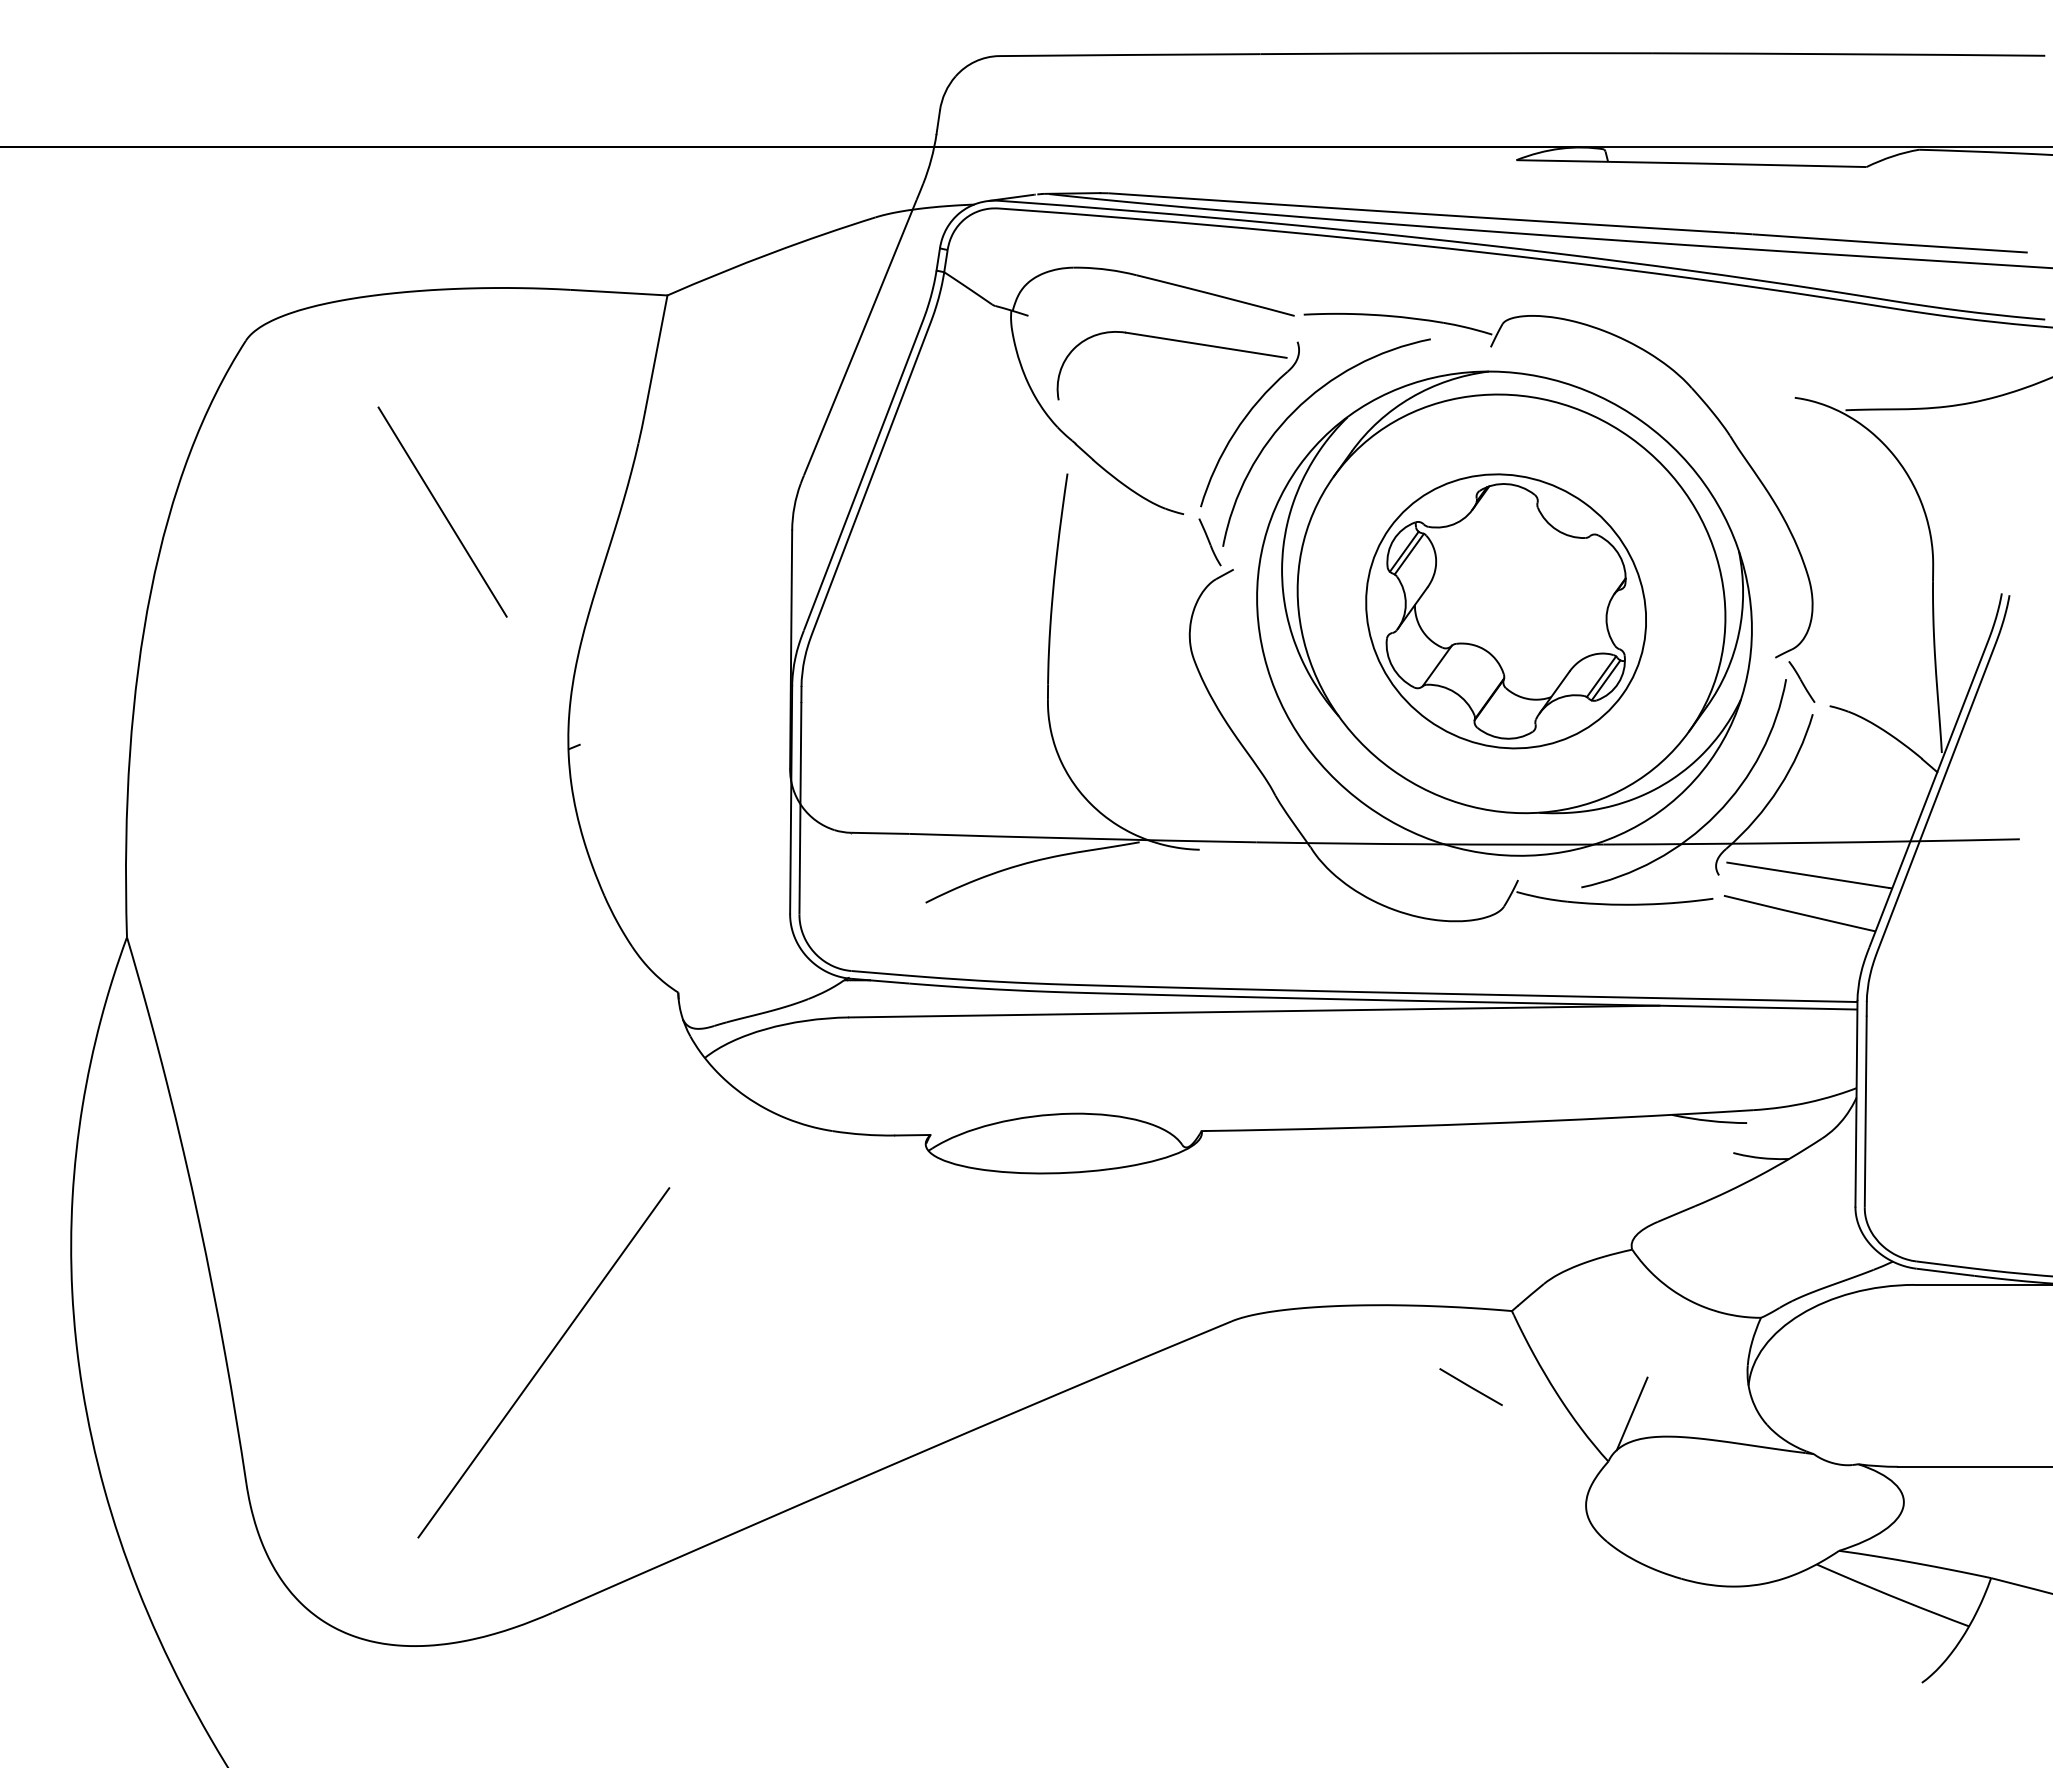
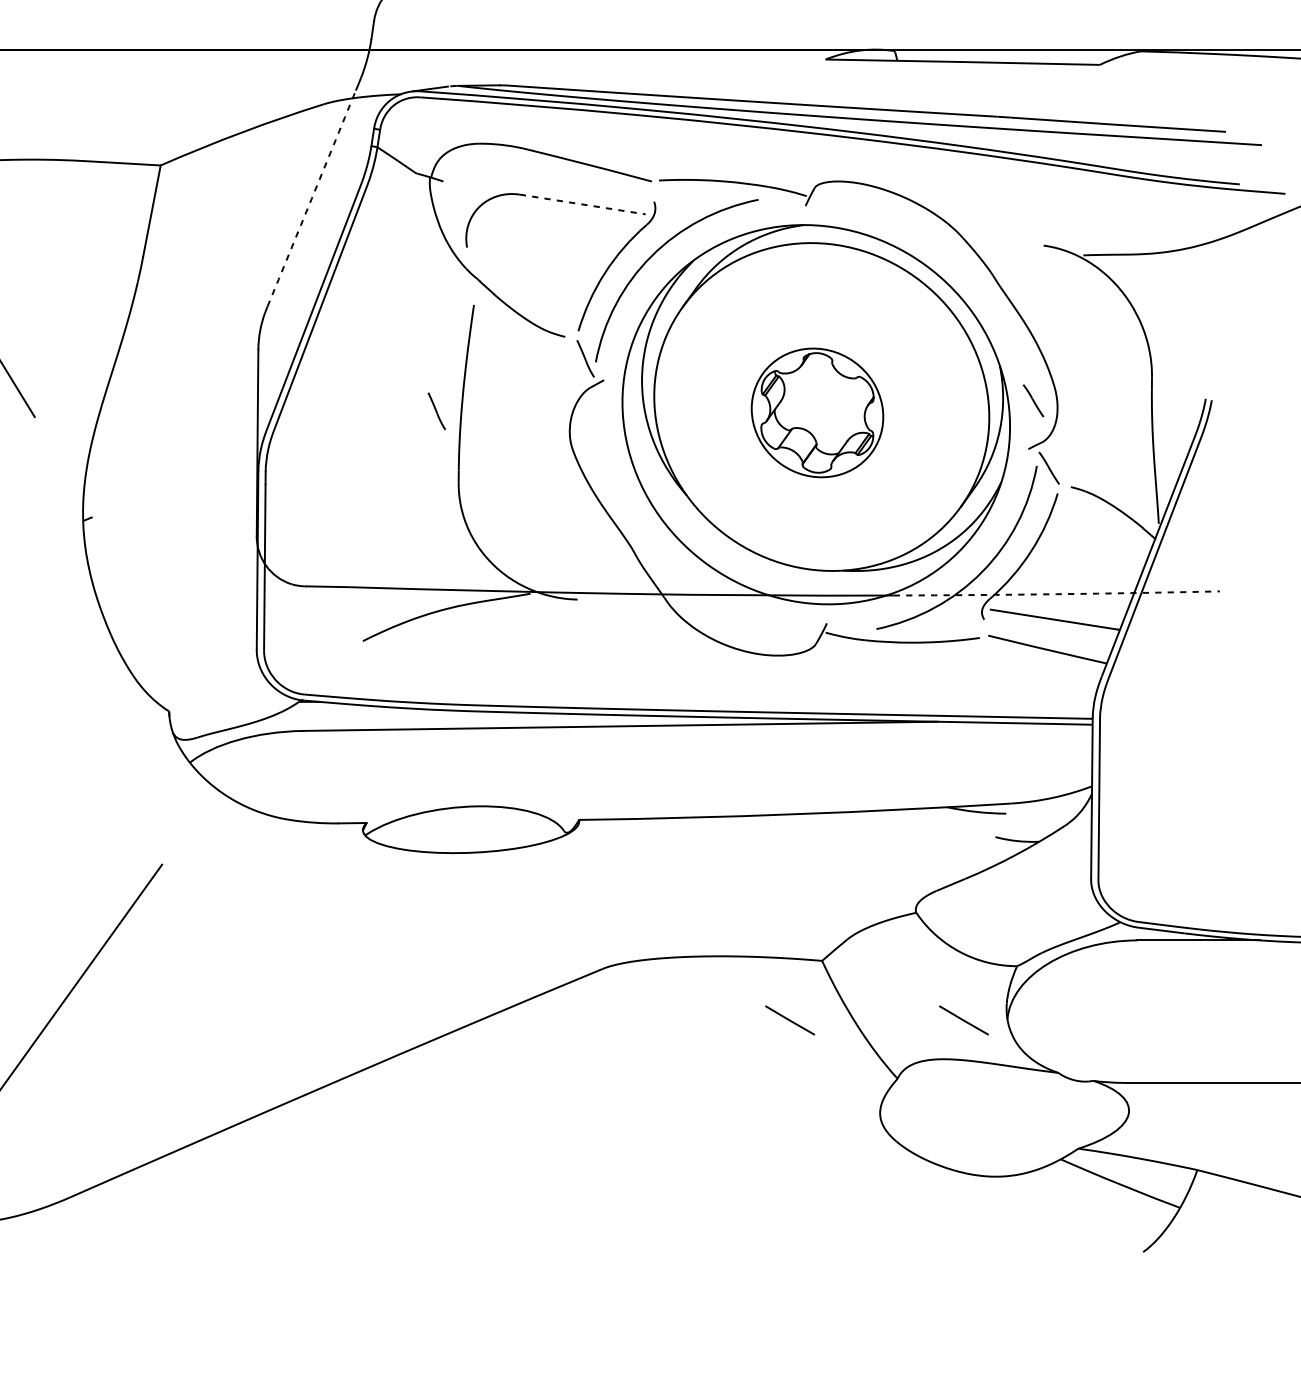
arc: (860, 337) -> (311, 198), solid -> dashed
line: (1206, 345) -> (582, 204), solid -> dashed
line: (1781, 595) -> (1033, 400), added
part: (1019, 609) -> (436, 411), added
part: (1505, 611) -> (817, 413), size x0.6
arc: (1811, 842) -> (1056, 593), solid -> dashed
line: (1692, 1386) -> (963, 1019), added
line: (1631, 1413) -> (915, 1041), removed

